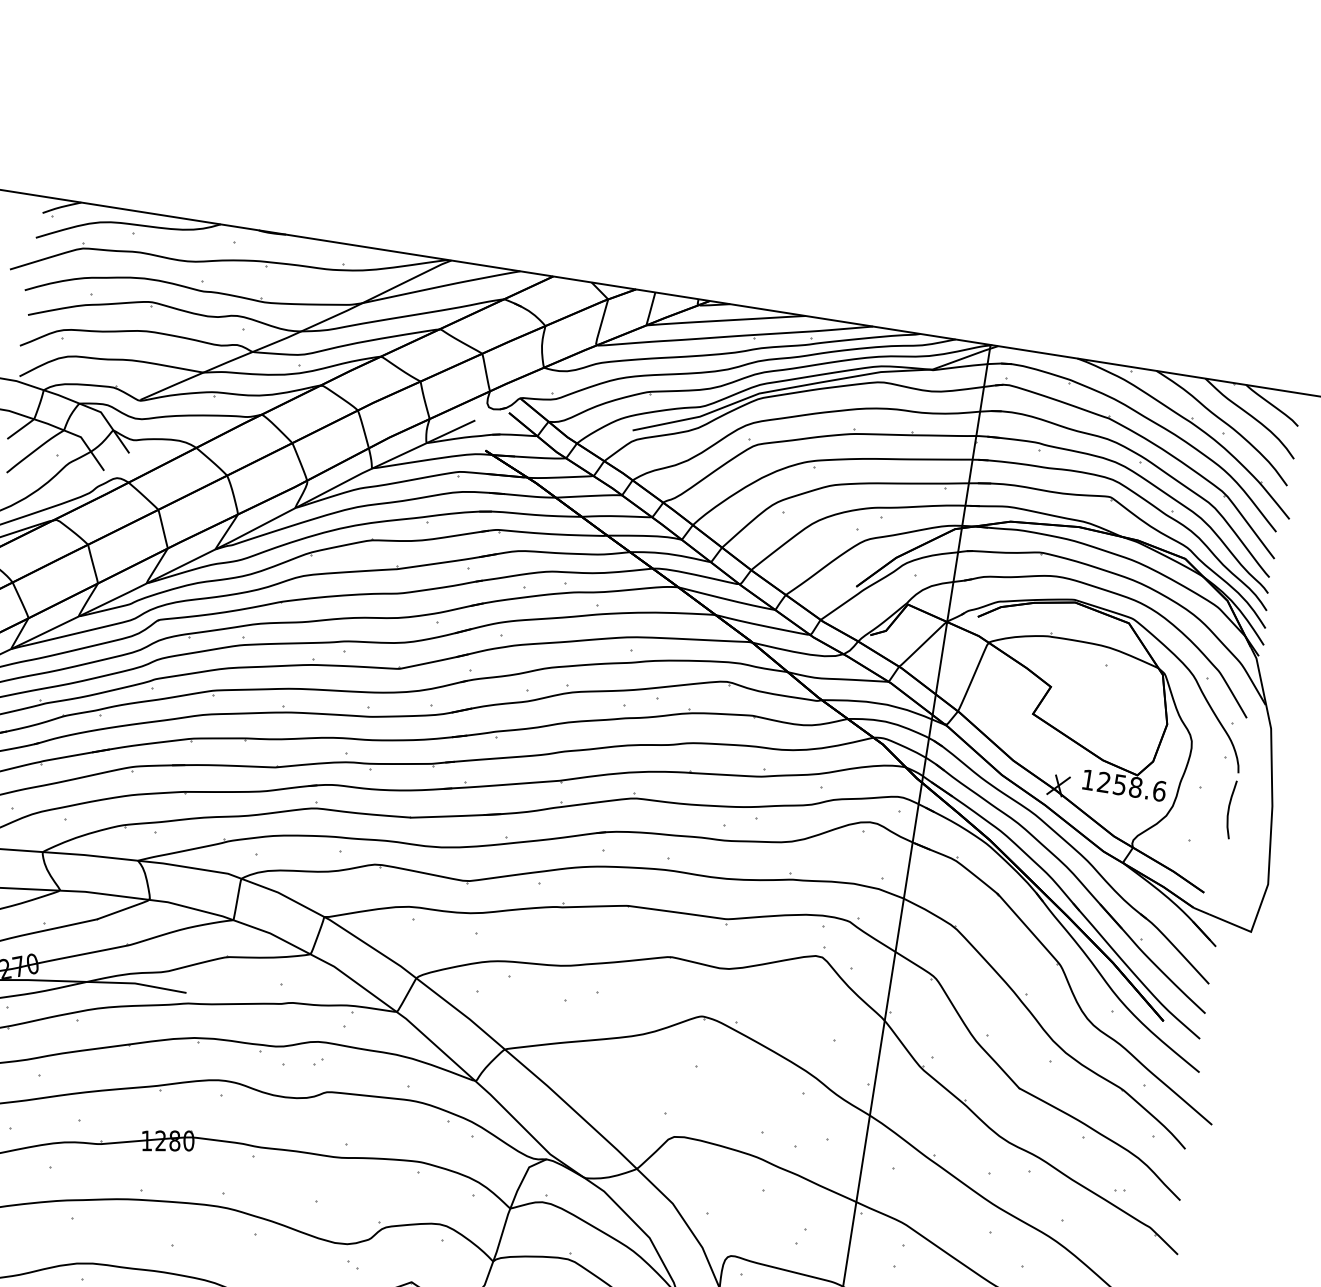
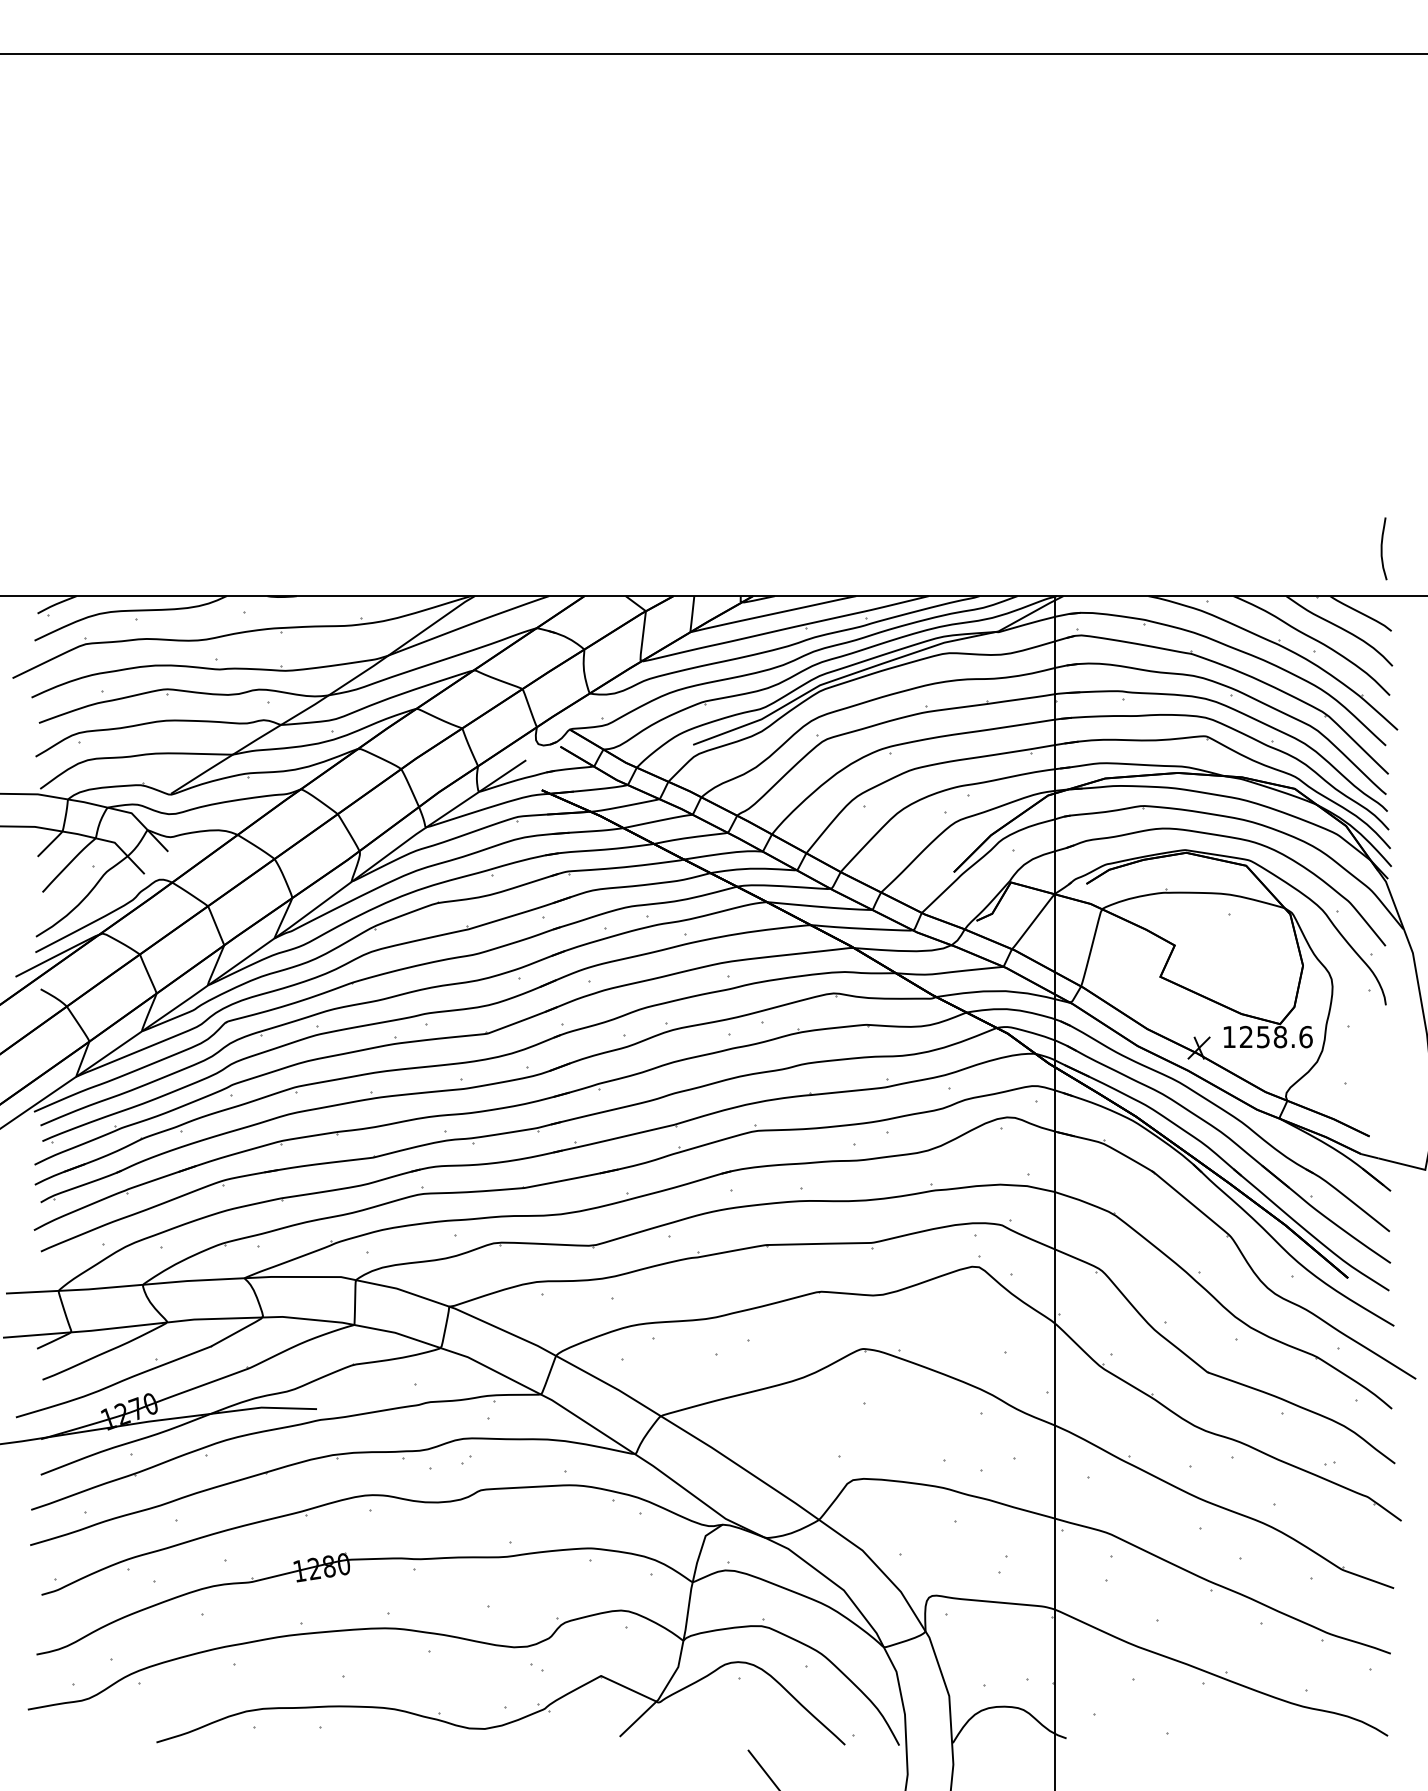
curve: (1229, 809) -> (1382, 548), moved

